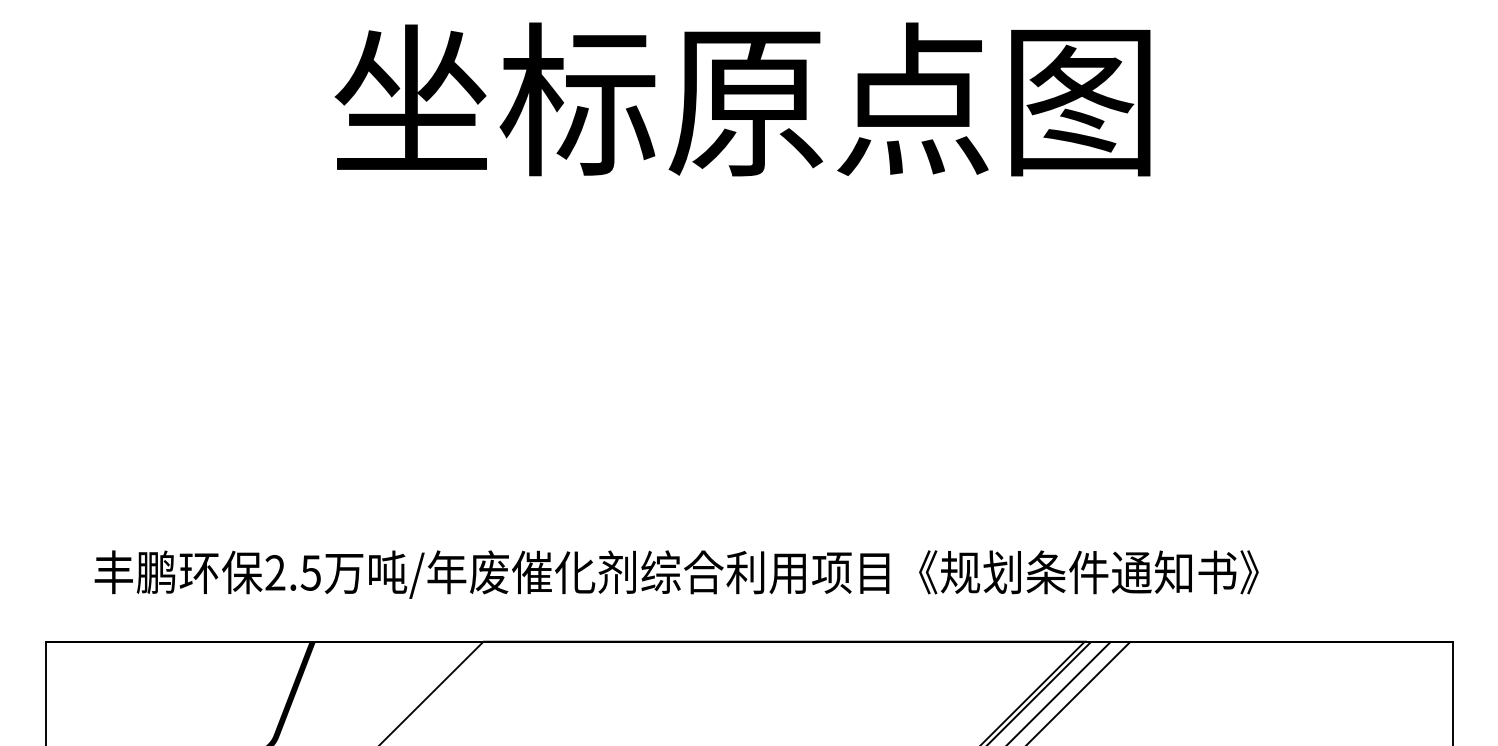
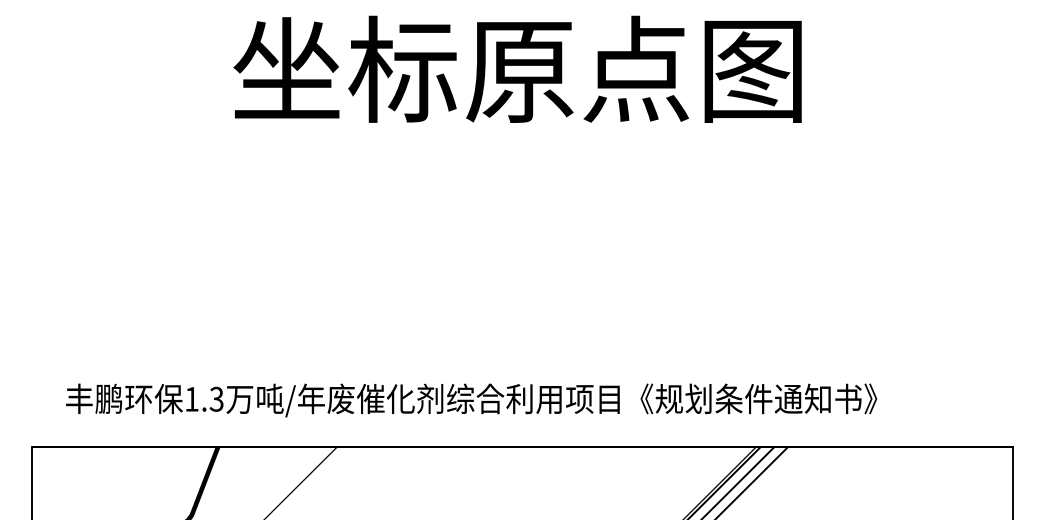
text: (293, 571) -> (204, 398), 2.5 -> 1.3

